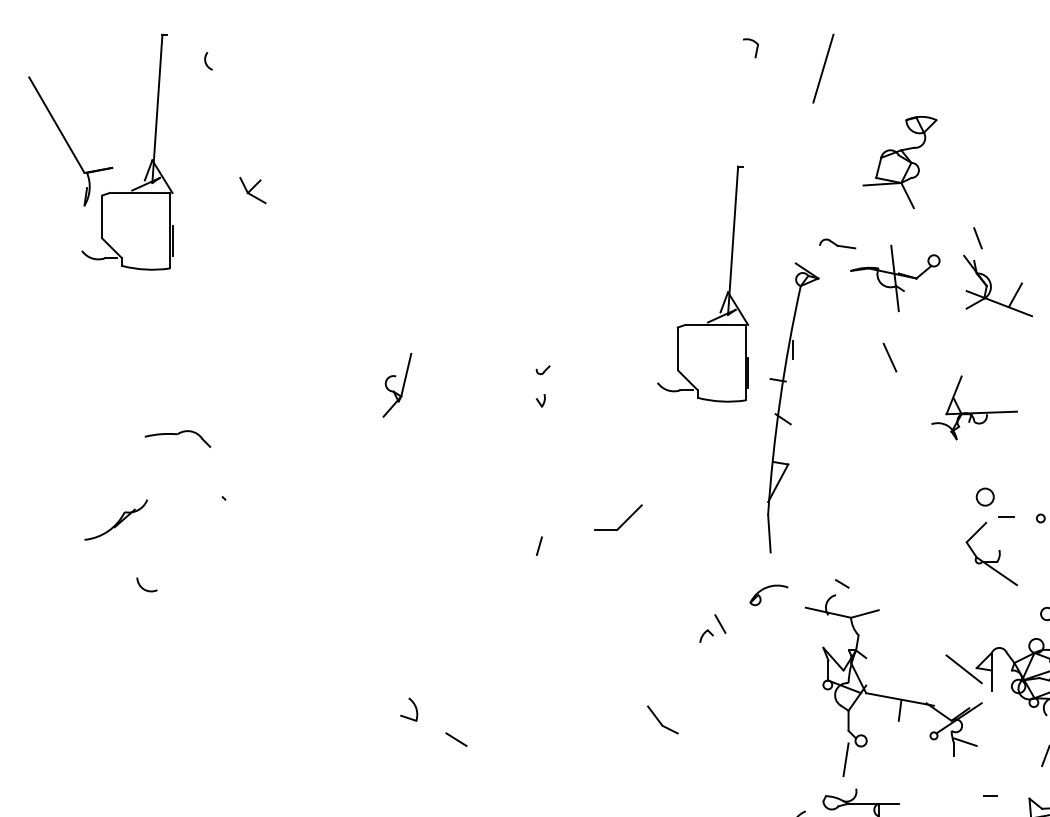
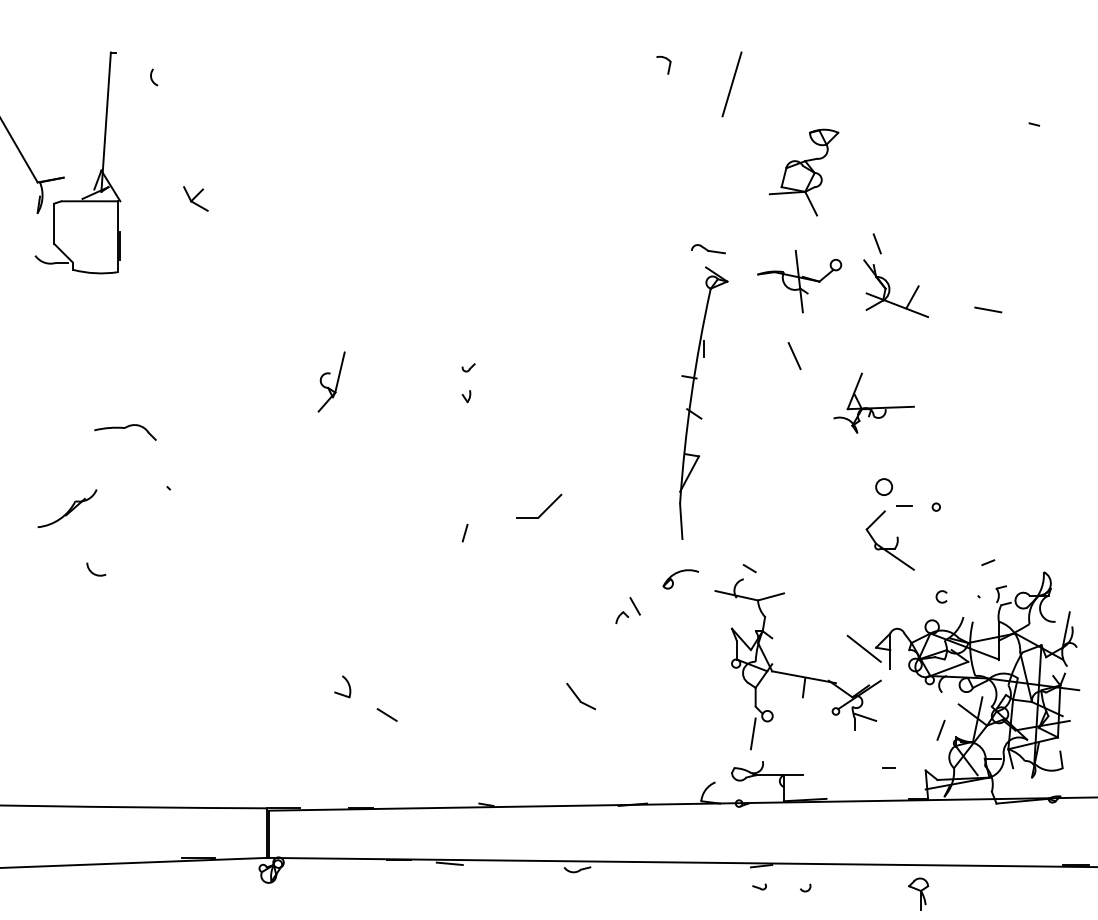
part: (837, 244) -> (708, 249), moved
part: (727, 291) -> (641, 293), removed

